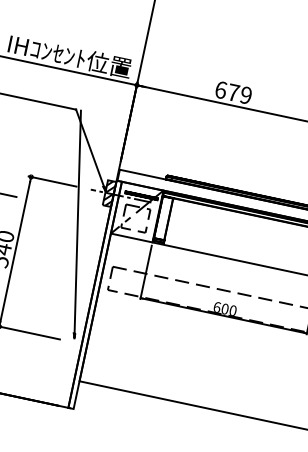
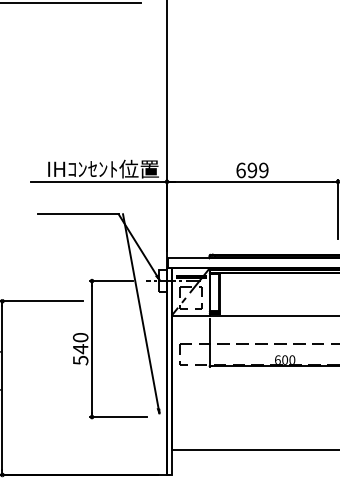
text: (233, 92) -> (252, 170), 679 -> 699
hatch: (109, 193) -> (163, 280), removed

